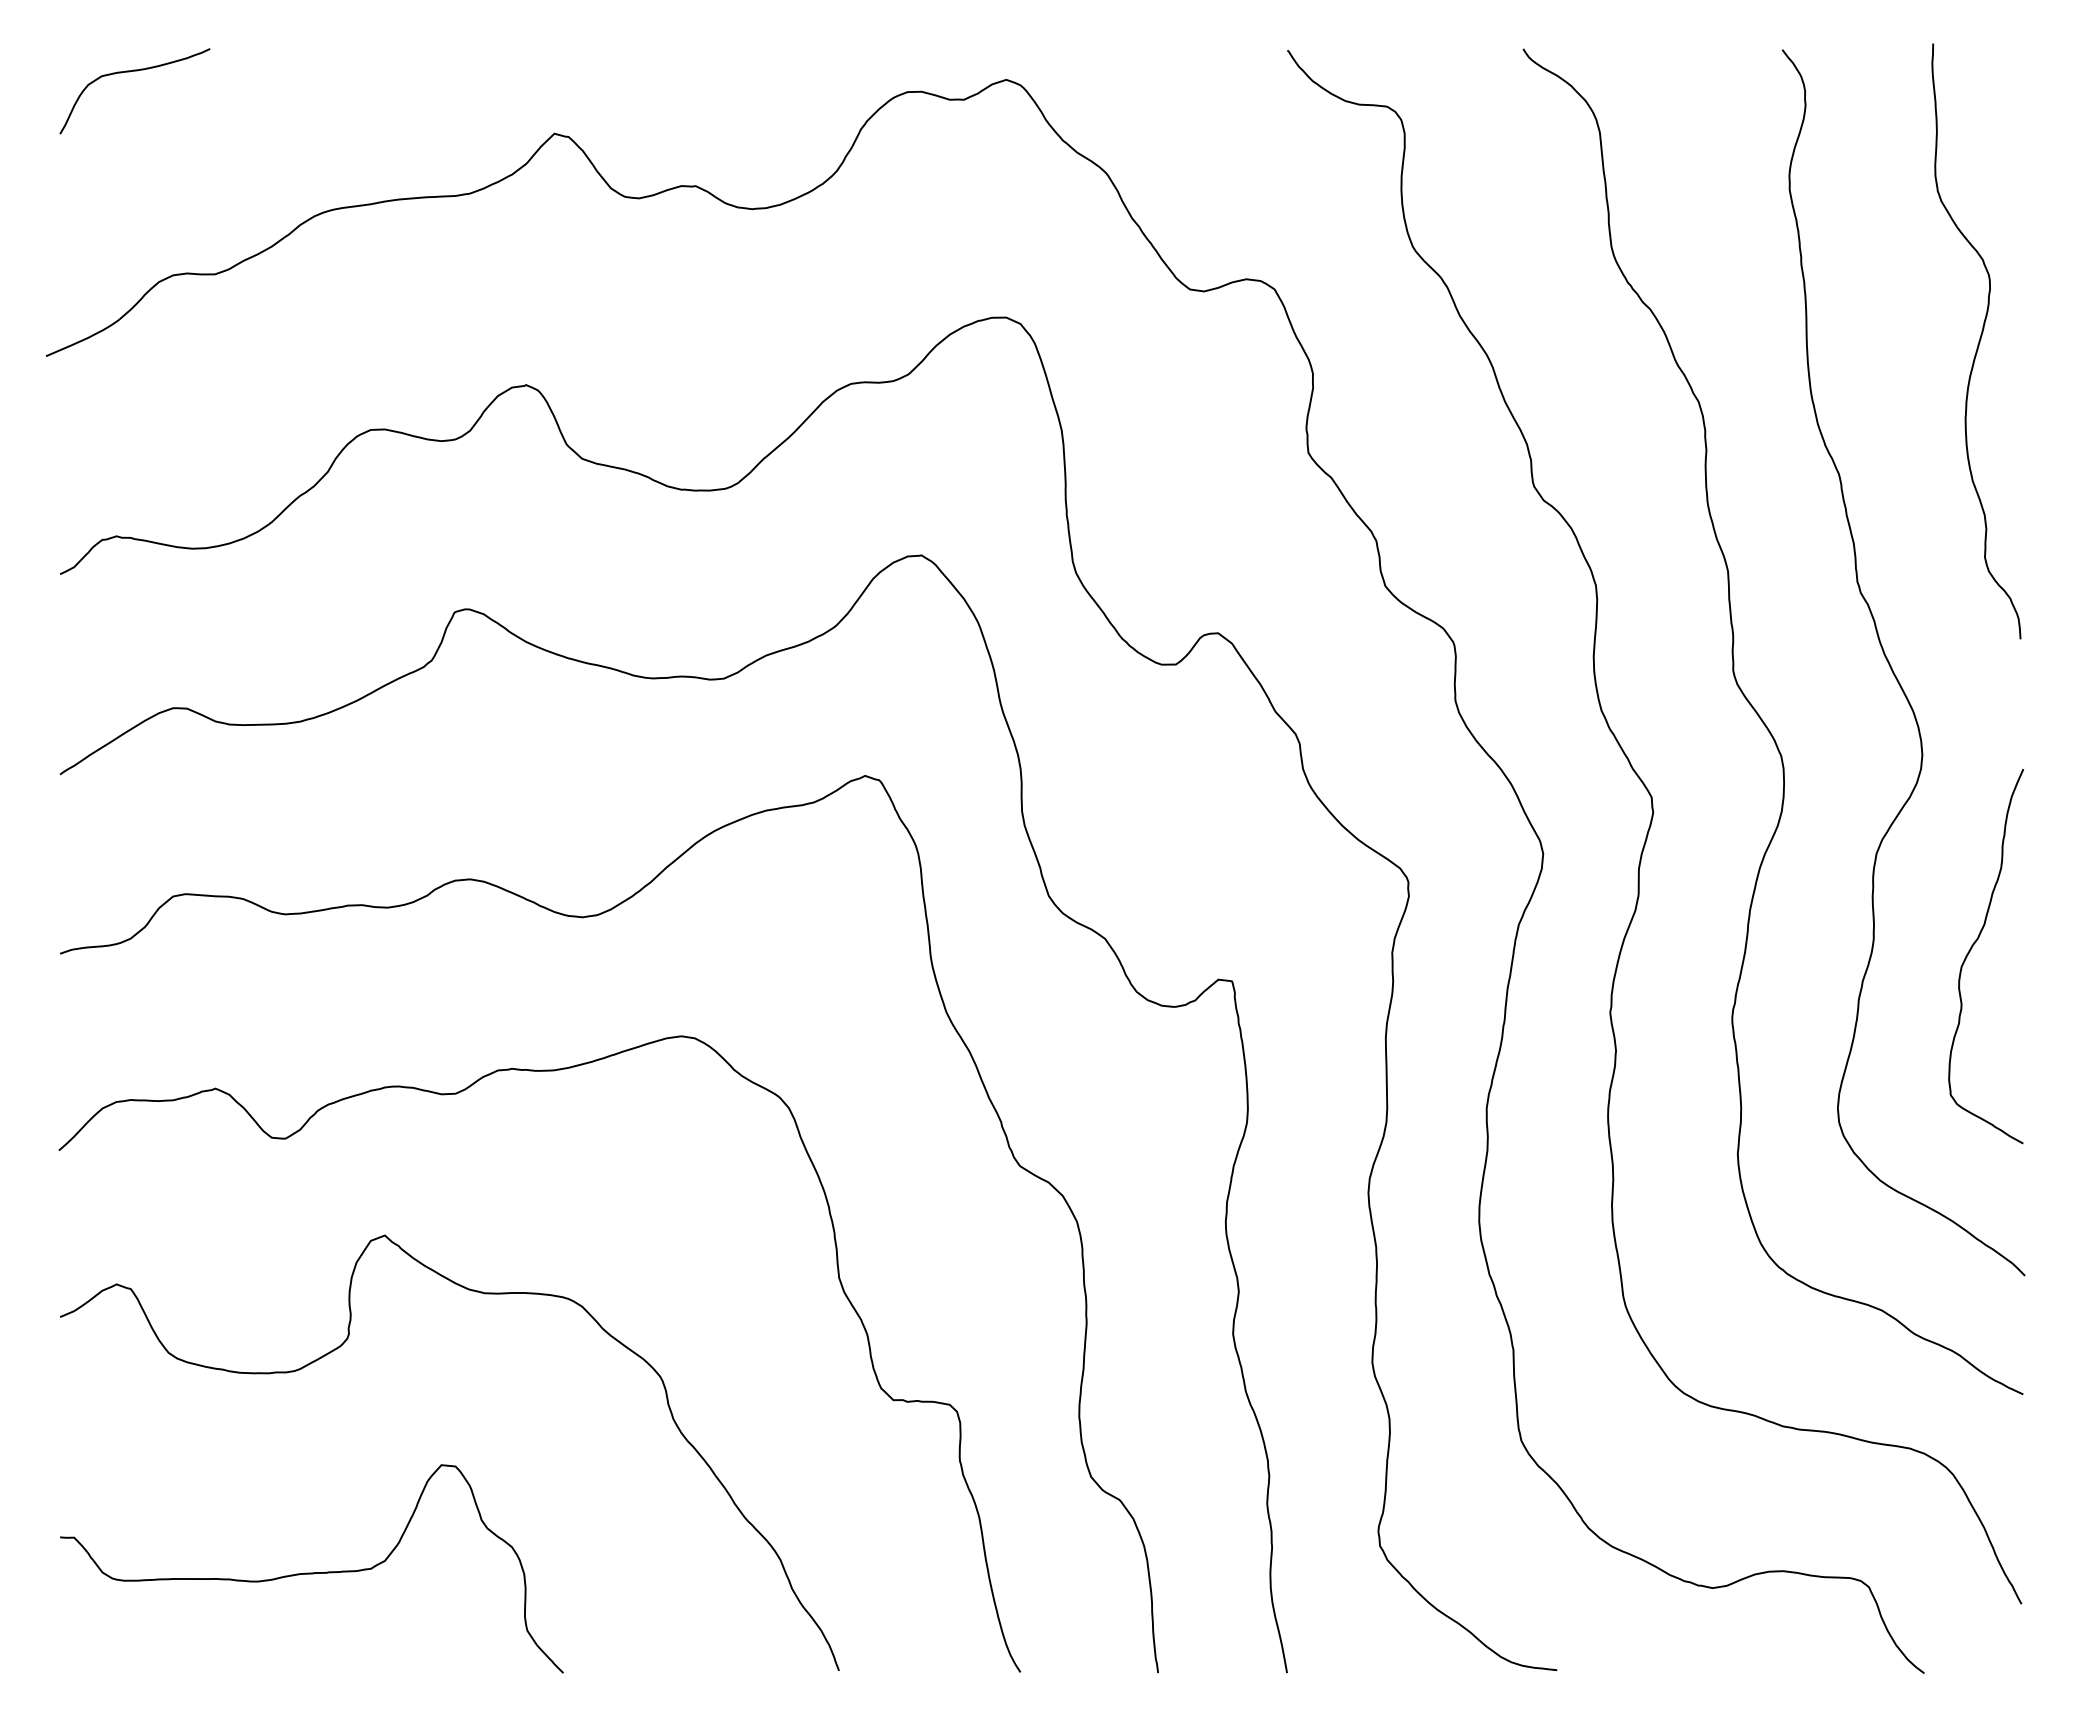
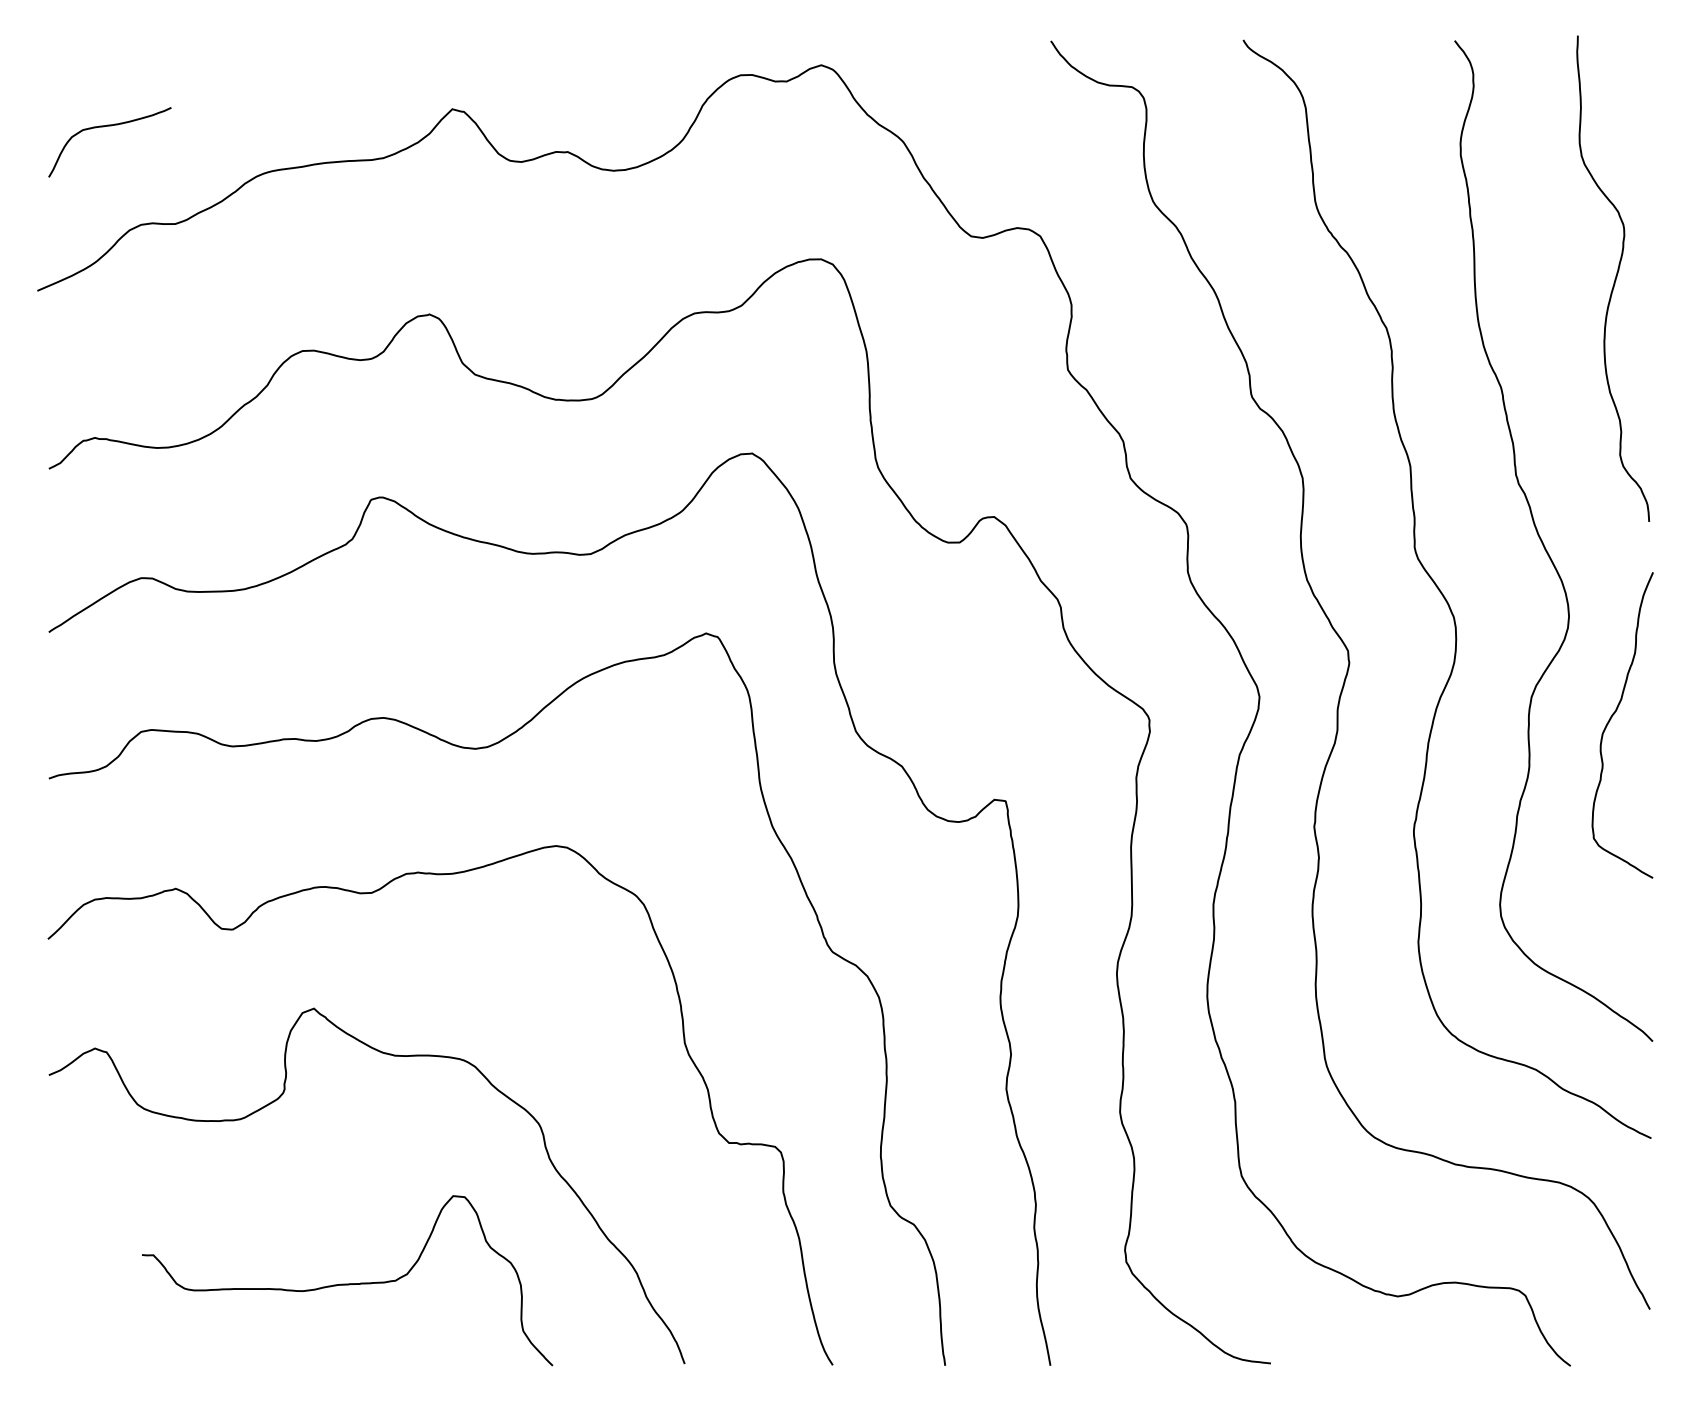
curve: (130, 72) -> (106, 127), moved
curve: (1972, 948) -> (1611, 718), moved
curve: (311, 1572) -> (347, 1283), moved

